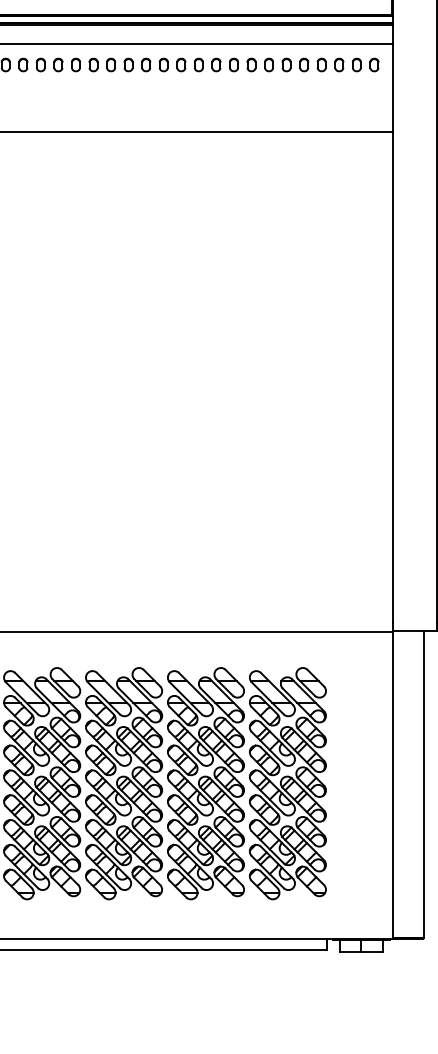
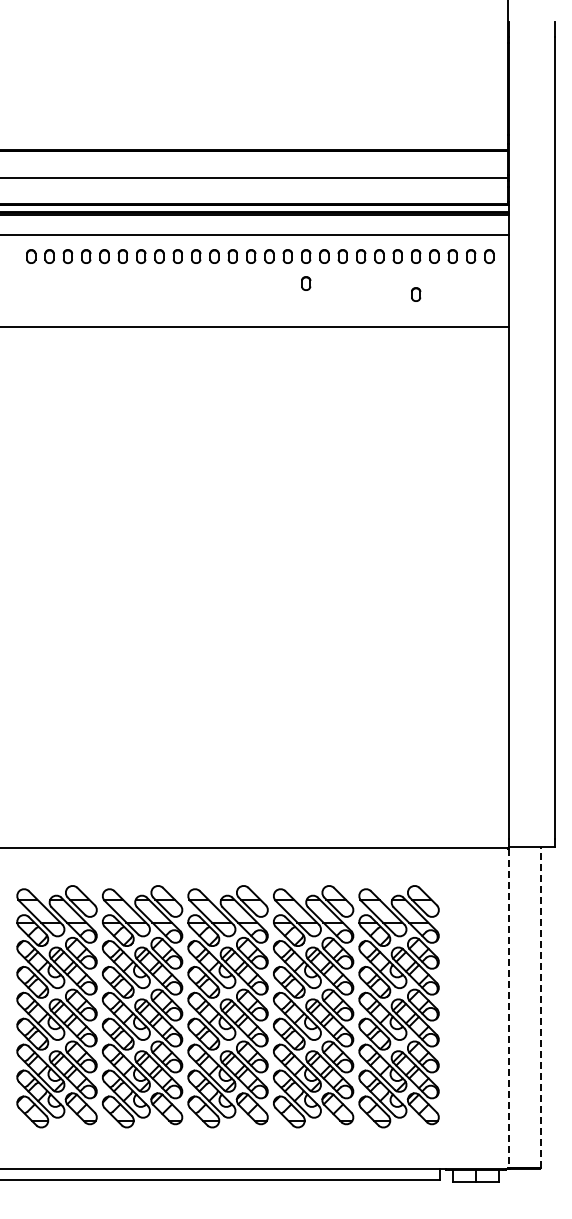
part: (199, 90) -> (306, 283), added
part: (304, 101) -> (416, 294), added
line: (423, 783) -> (540, 1006), solid -> dashed
line: (393, 785) -> (509, 1008), solid -> dashed

